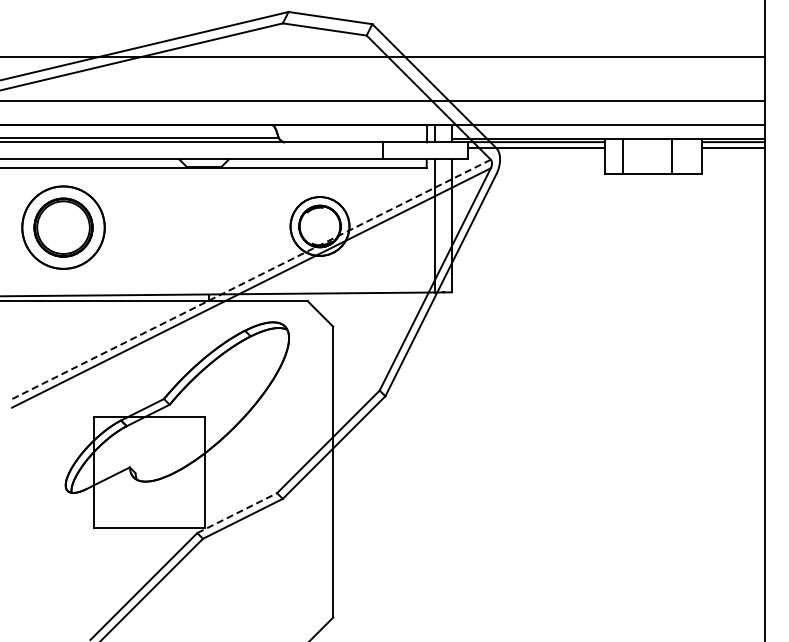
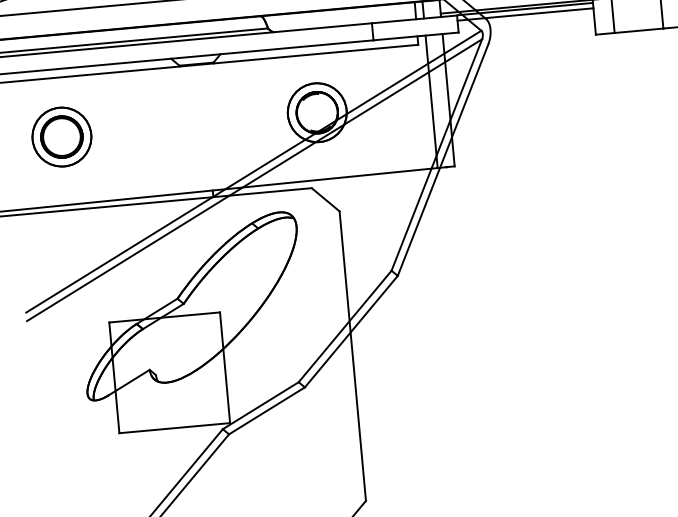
part: (63, 227) -> (61, 136), size x0.71
line: (251, 279) -> (253, 171), dashed -> solid
line: (237, 513) -> (261, 406), dashed -> solid

